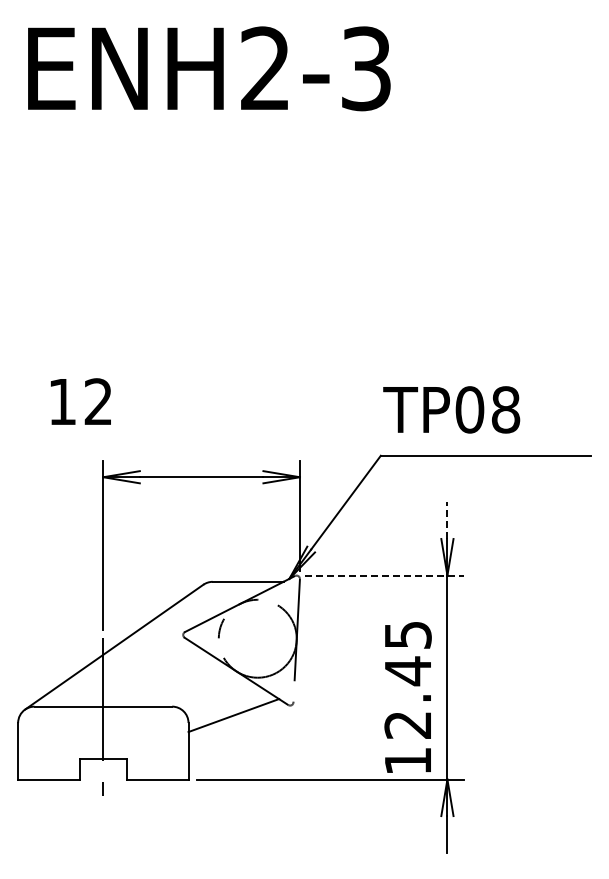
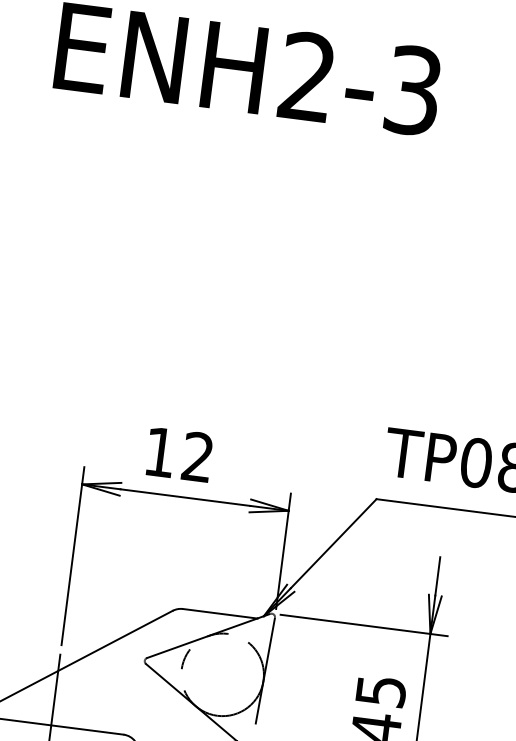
text: (80, 401) -> (179, 454), moved
line: (447, 520) -> (437, 576), dashed -> solid
line: (384, 575) -> (364, 625), dashed -> solid

